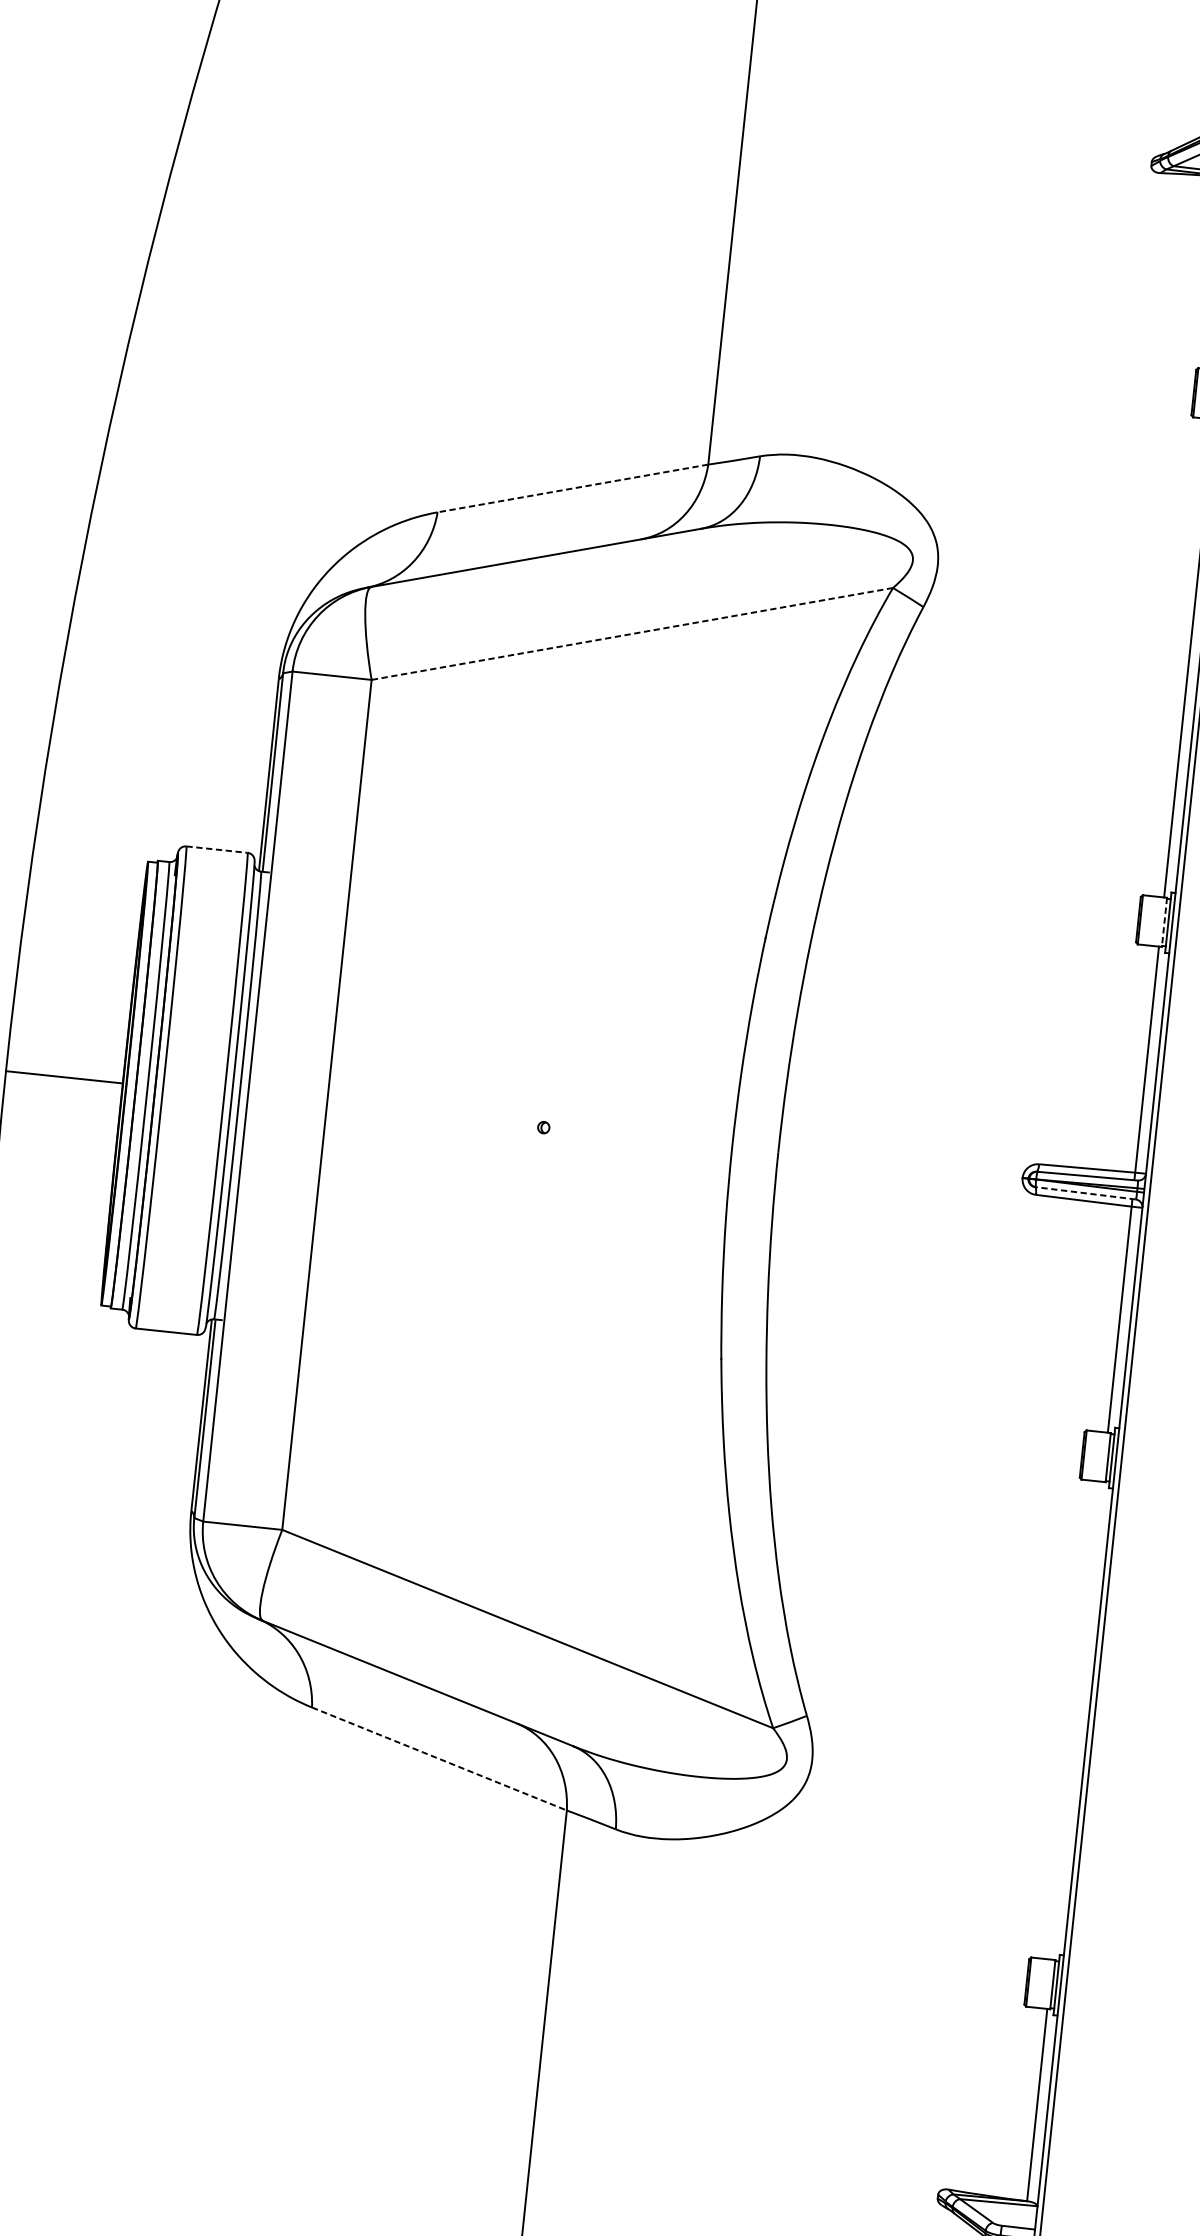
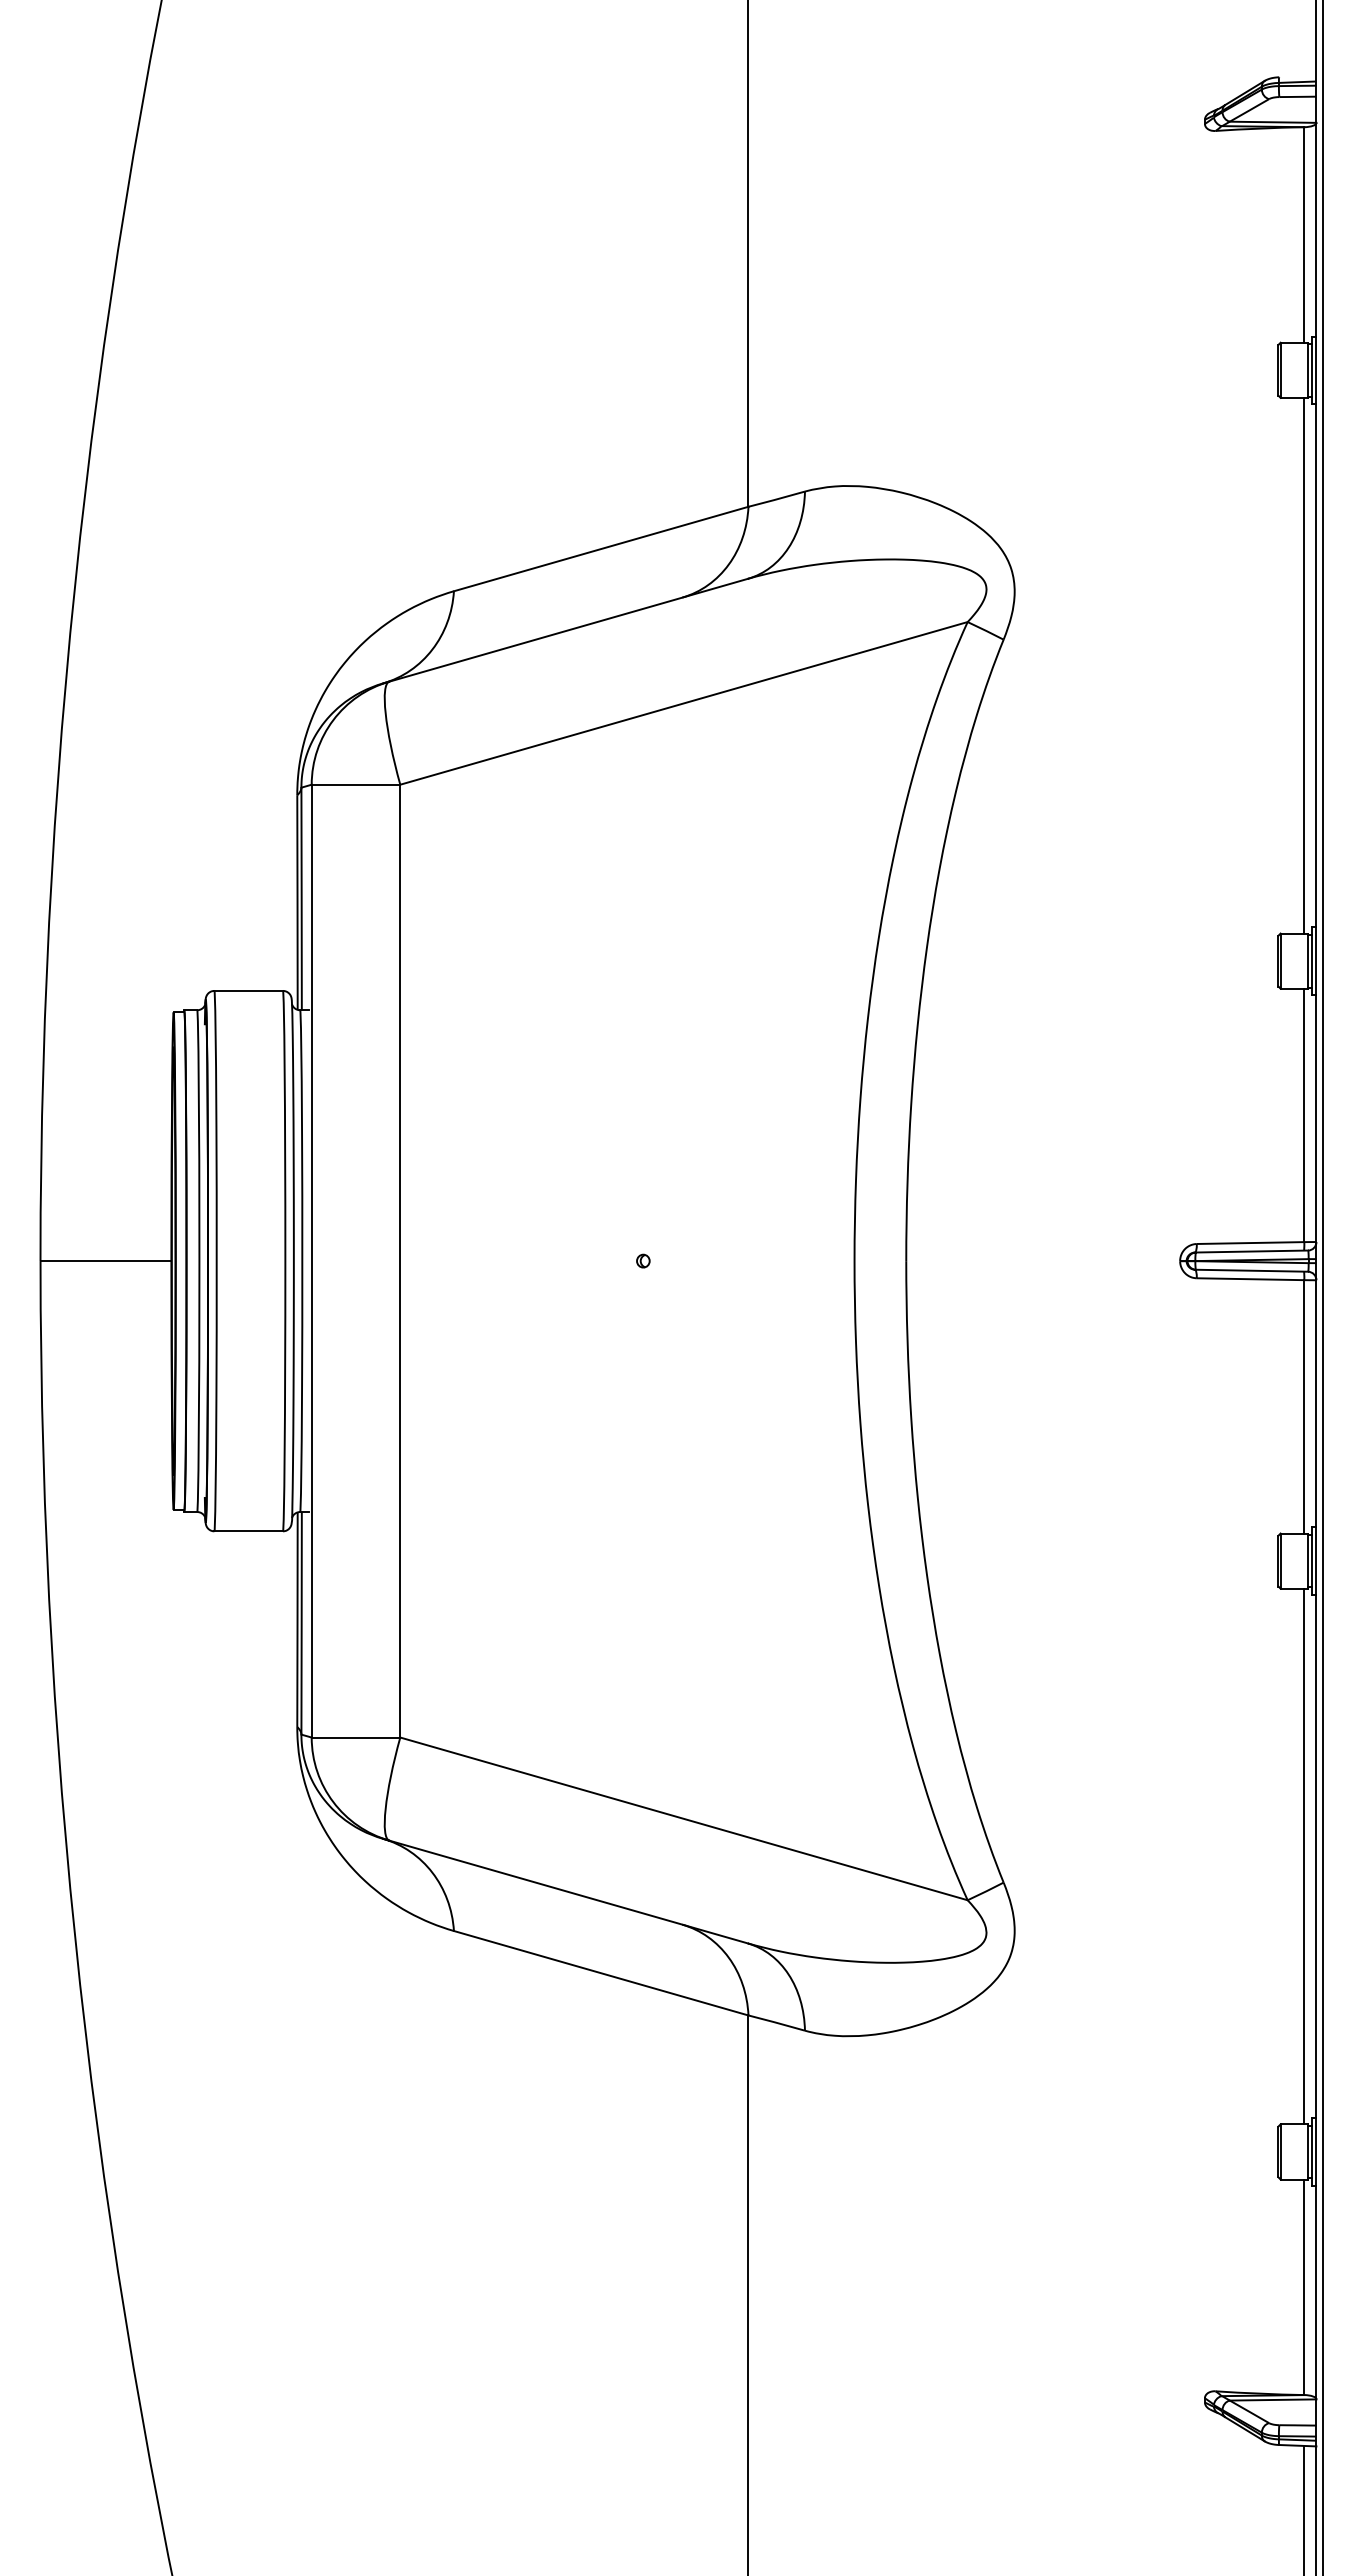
line: (572, 488) -> (600, 549), dashed -> solid
line: (631, 633) -> (683, 703), dashed -> solid
line: (217, 849) -> (249, 990), dashed -> solid
line: (1164, 922) -> (1307, 961), dashed -> solid
line: (1085, 1193) -> (1251, 1270), dashed -> solid
line: (1077, 1720) -> (1304, 1856), added
line: (439, 1759) -> (601, 1973), dashed -> solid

